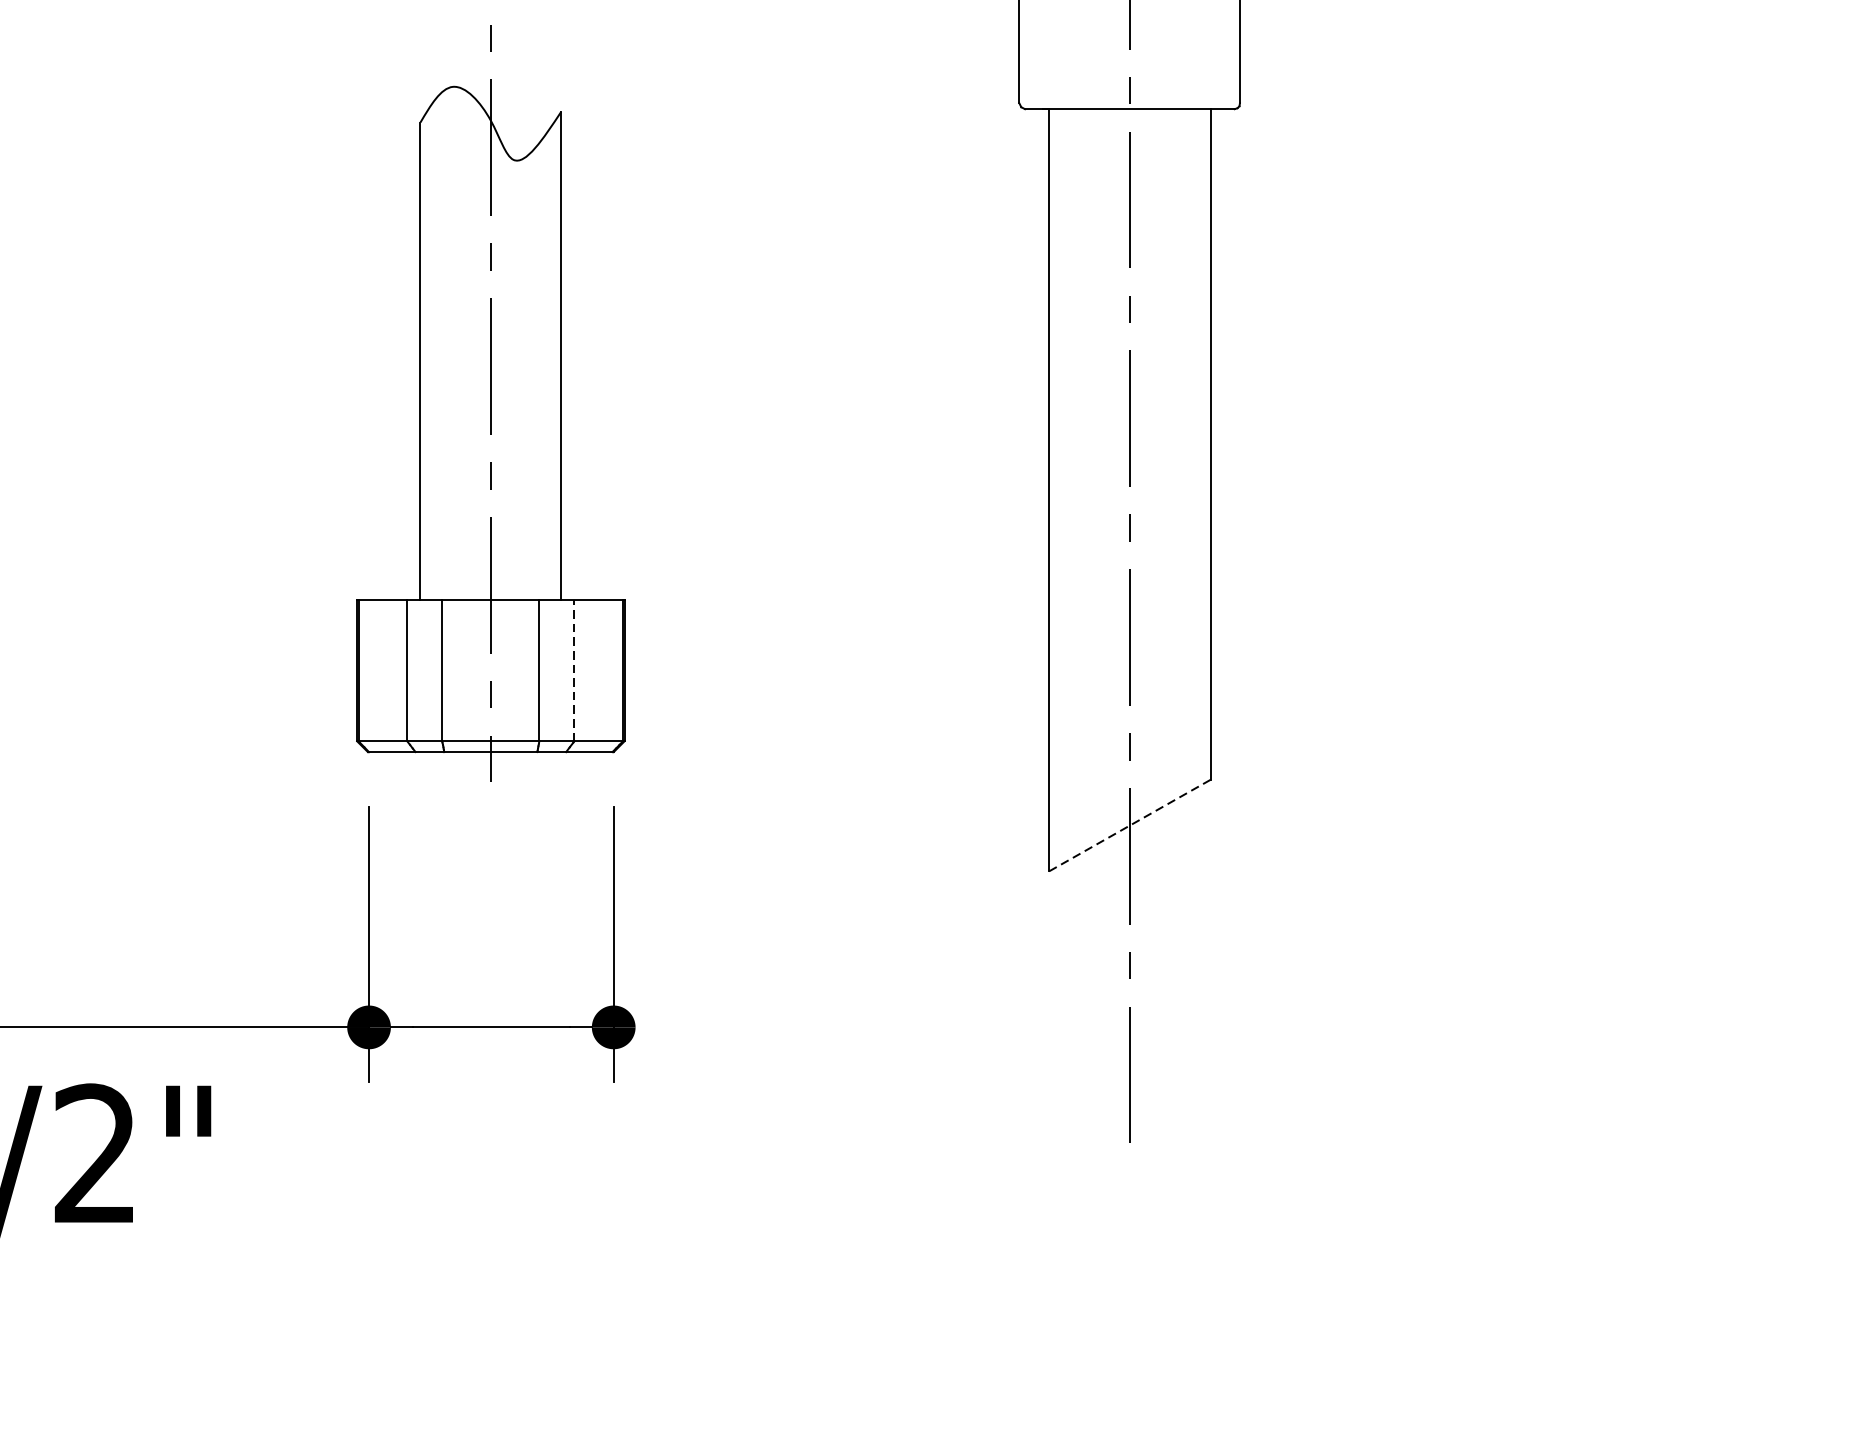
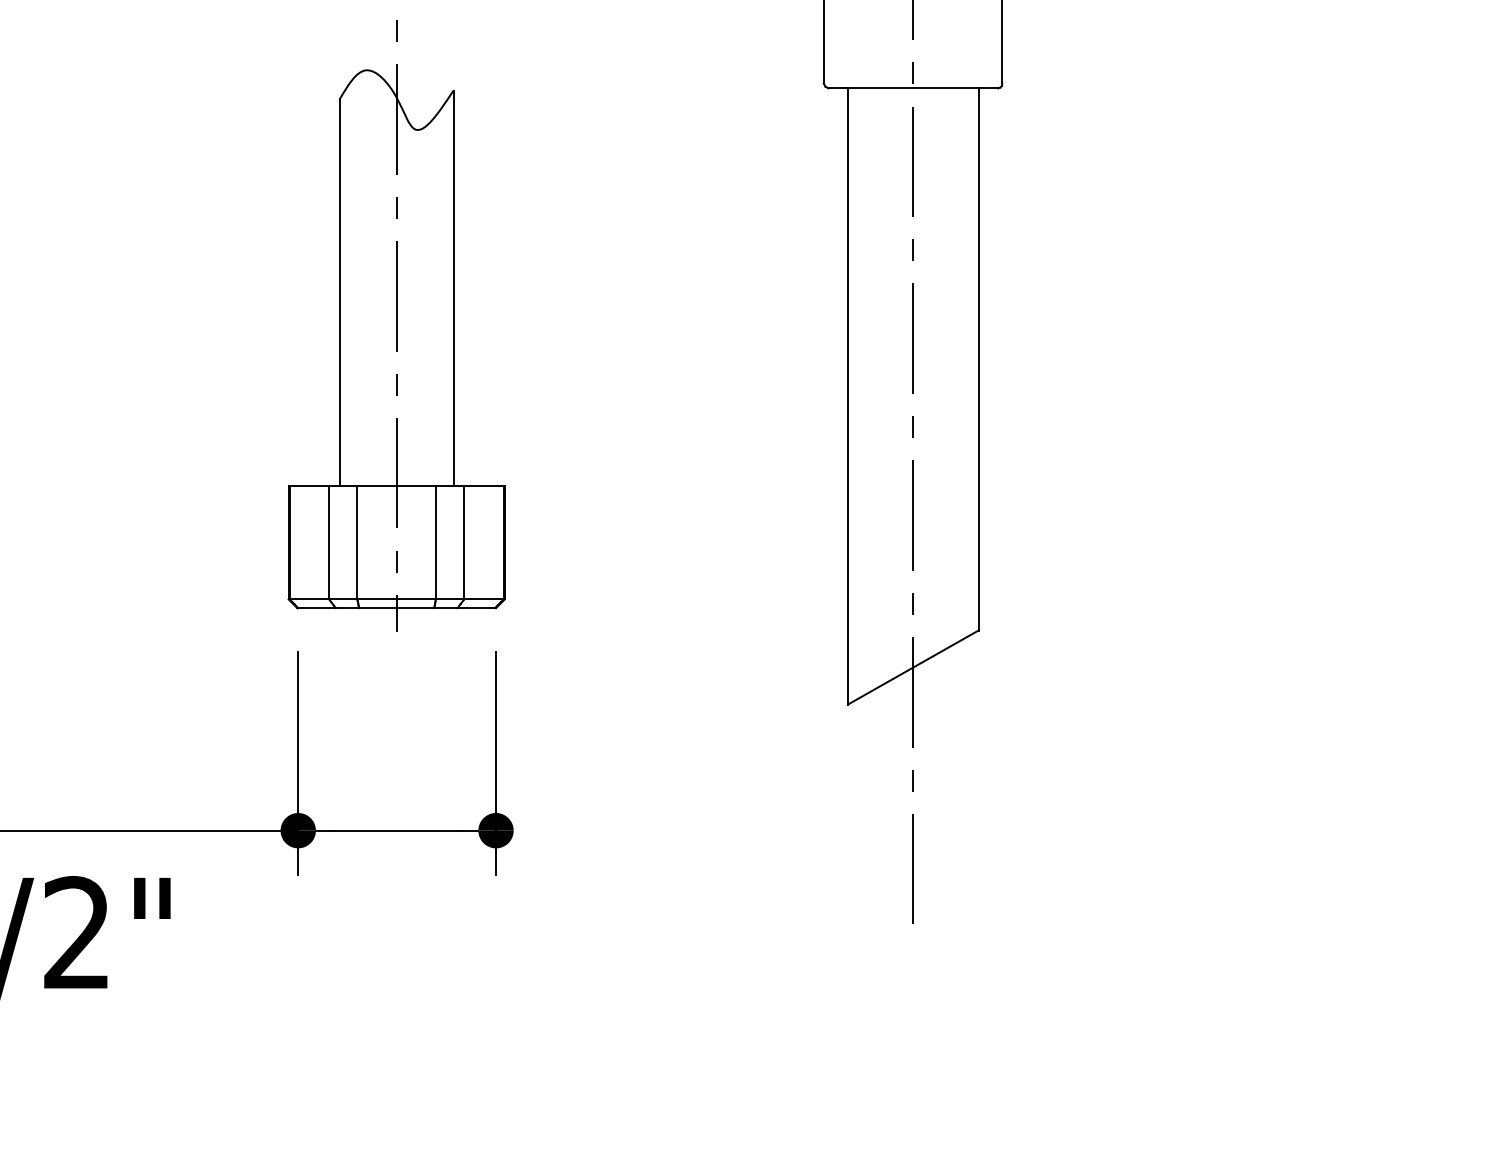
line: (574, 670) -> (464, 542), dashed -> solid
line: (1128, 825) -> (912, 667), dashed -> solid

